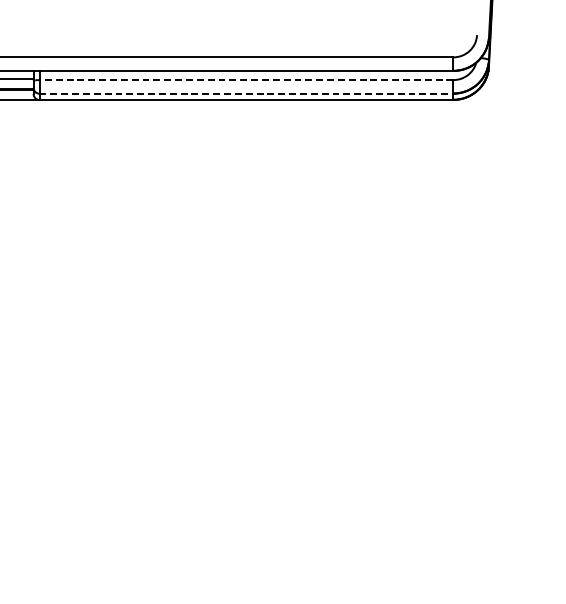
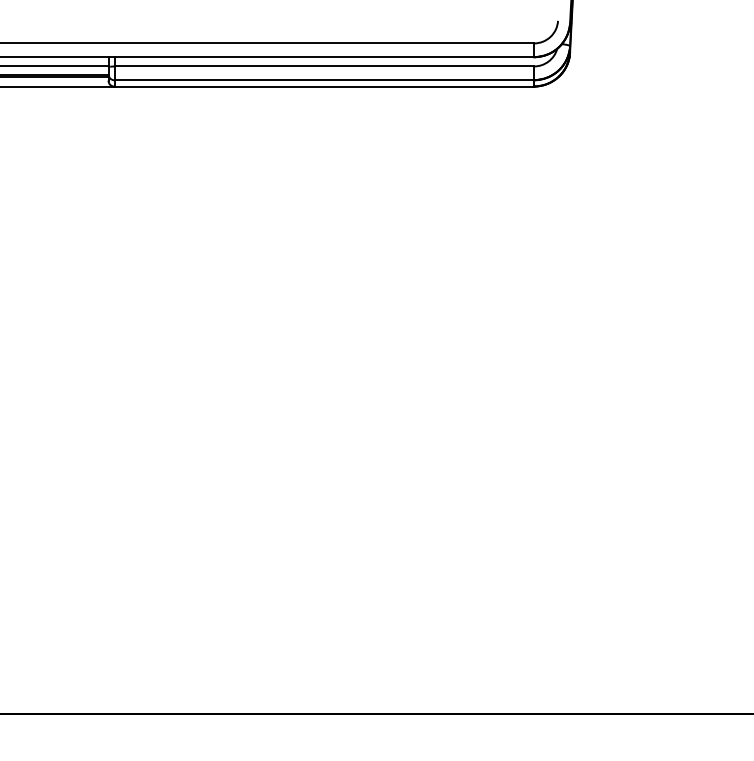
line: (246, 80) -> (324, 66), dashed -> solid
line: (246, 93) -> (324, 80), dashed -> solid

